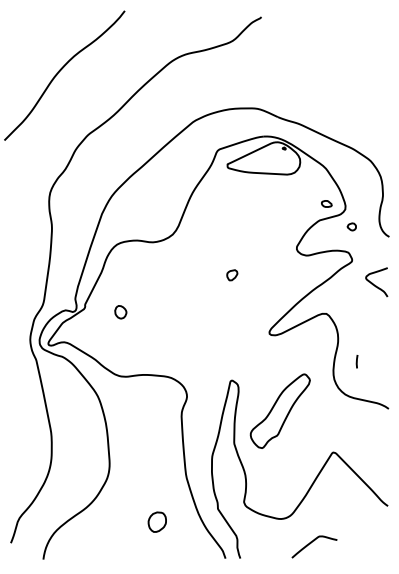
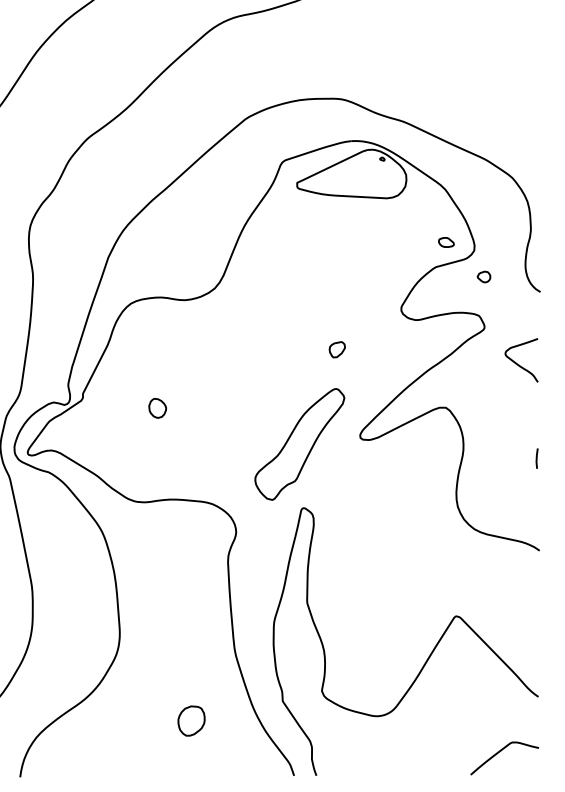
part: (232, 275) -> (337, 350), moved
part: (120, 312) -> (157, 408), moved
line: (356, 361) -> (536, 458), moved
part: (279, 410) -> (298, 443), moved
curve: (311, 543) -> (500, 753), moved

